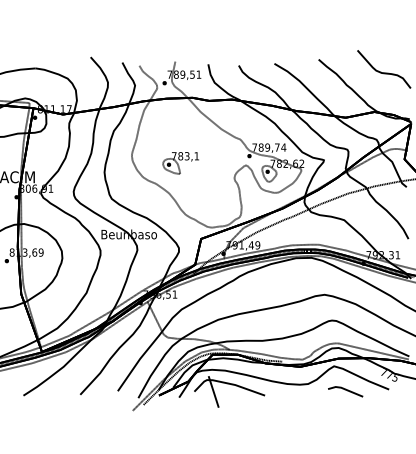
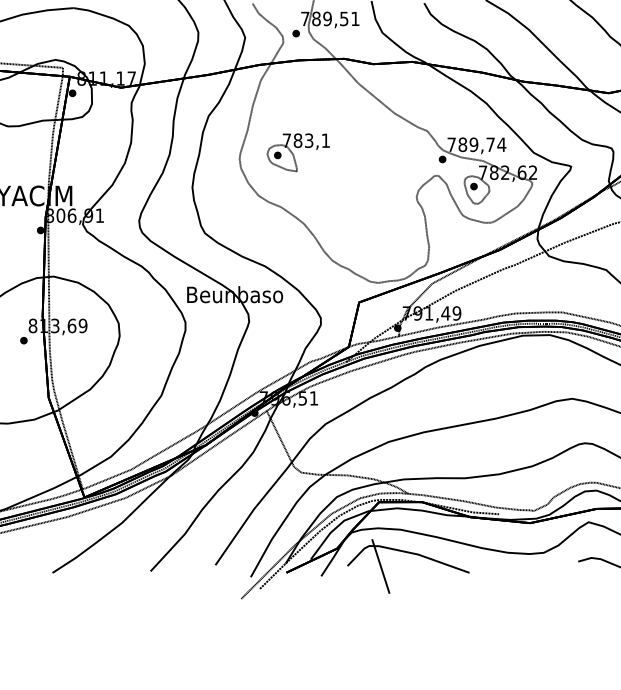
part: (180, 163) -> (297, 153), moved

